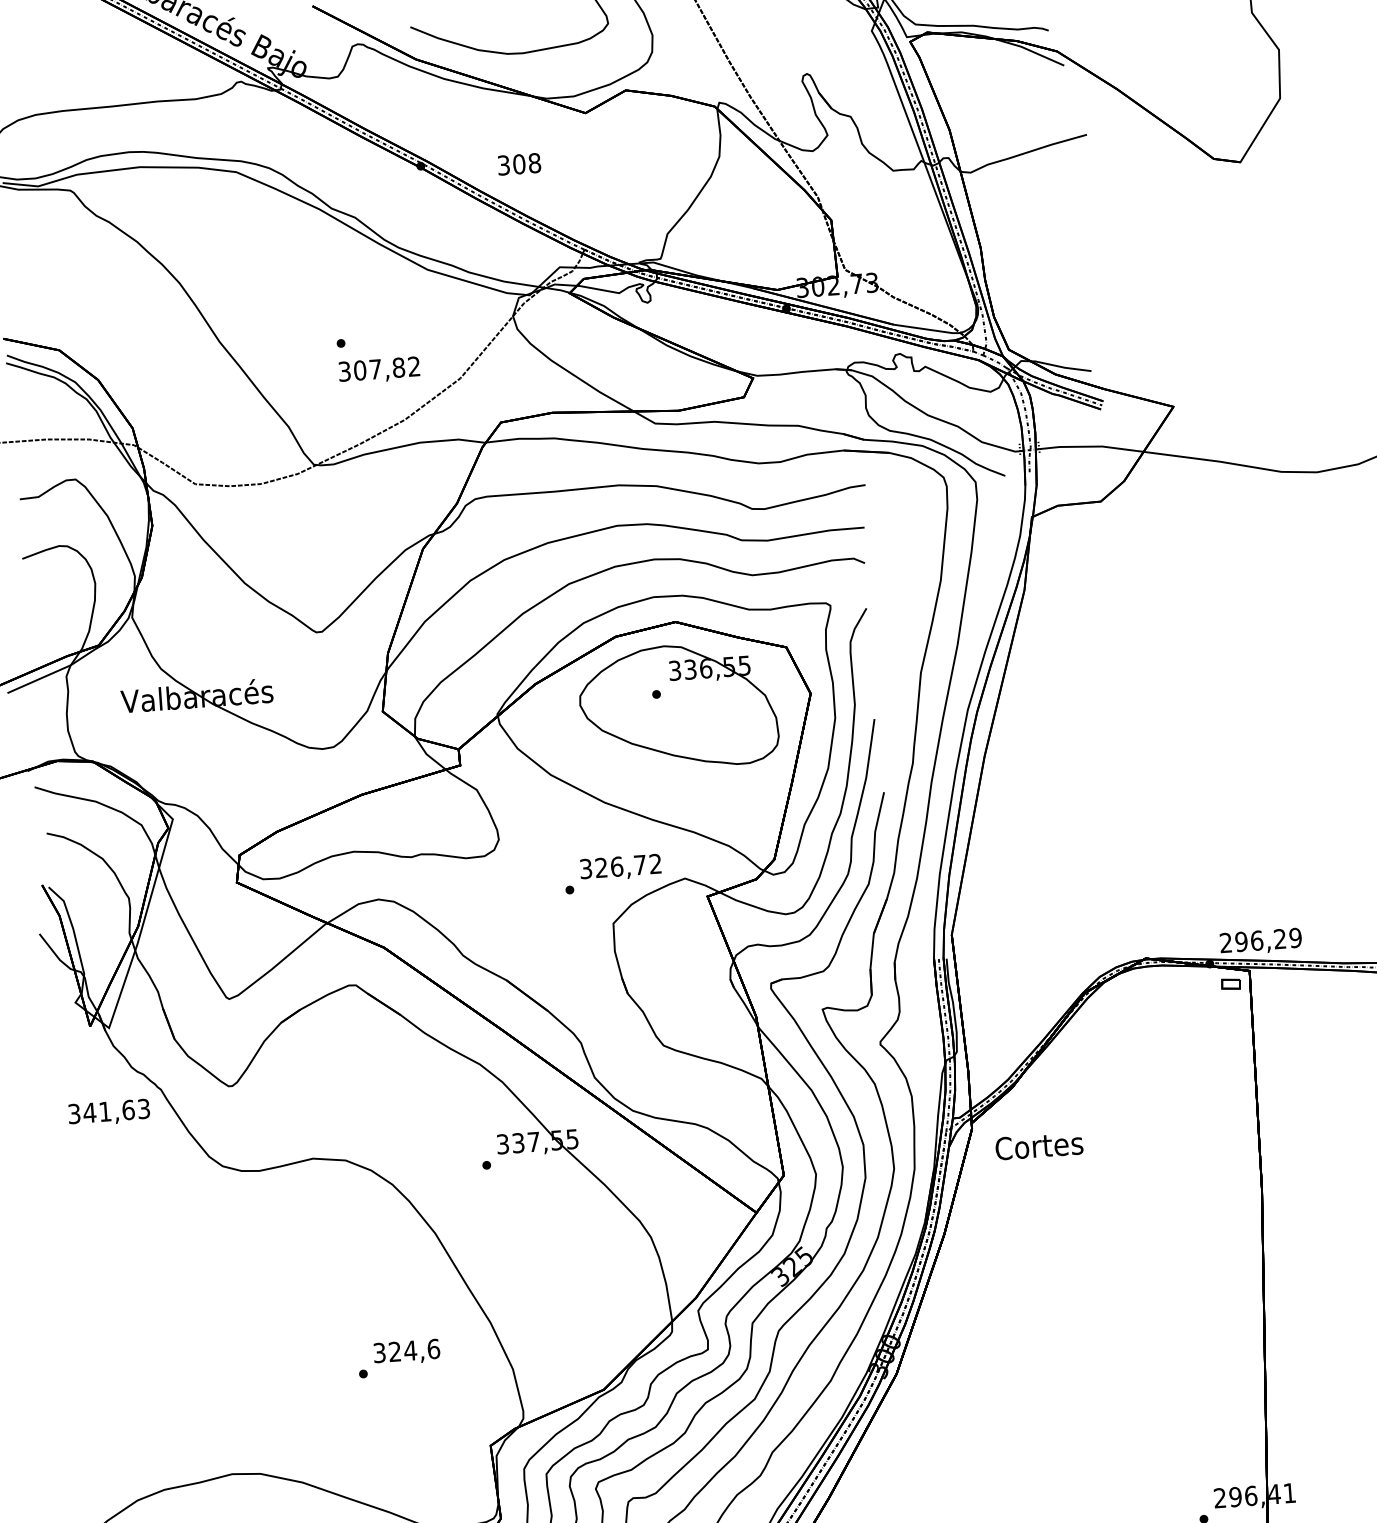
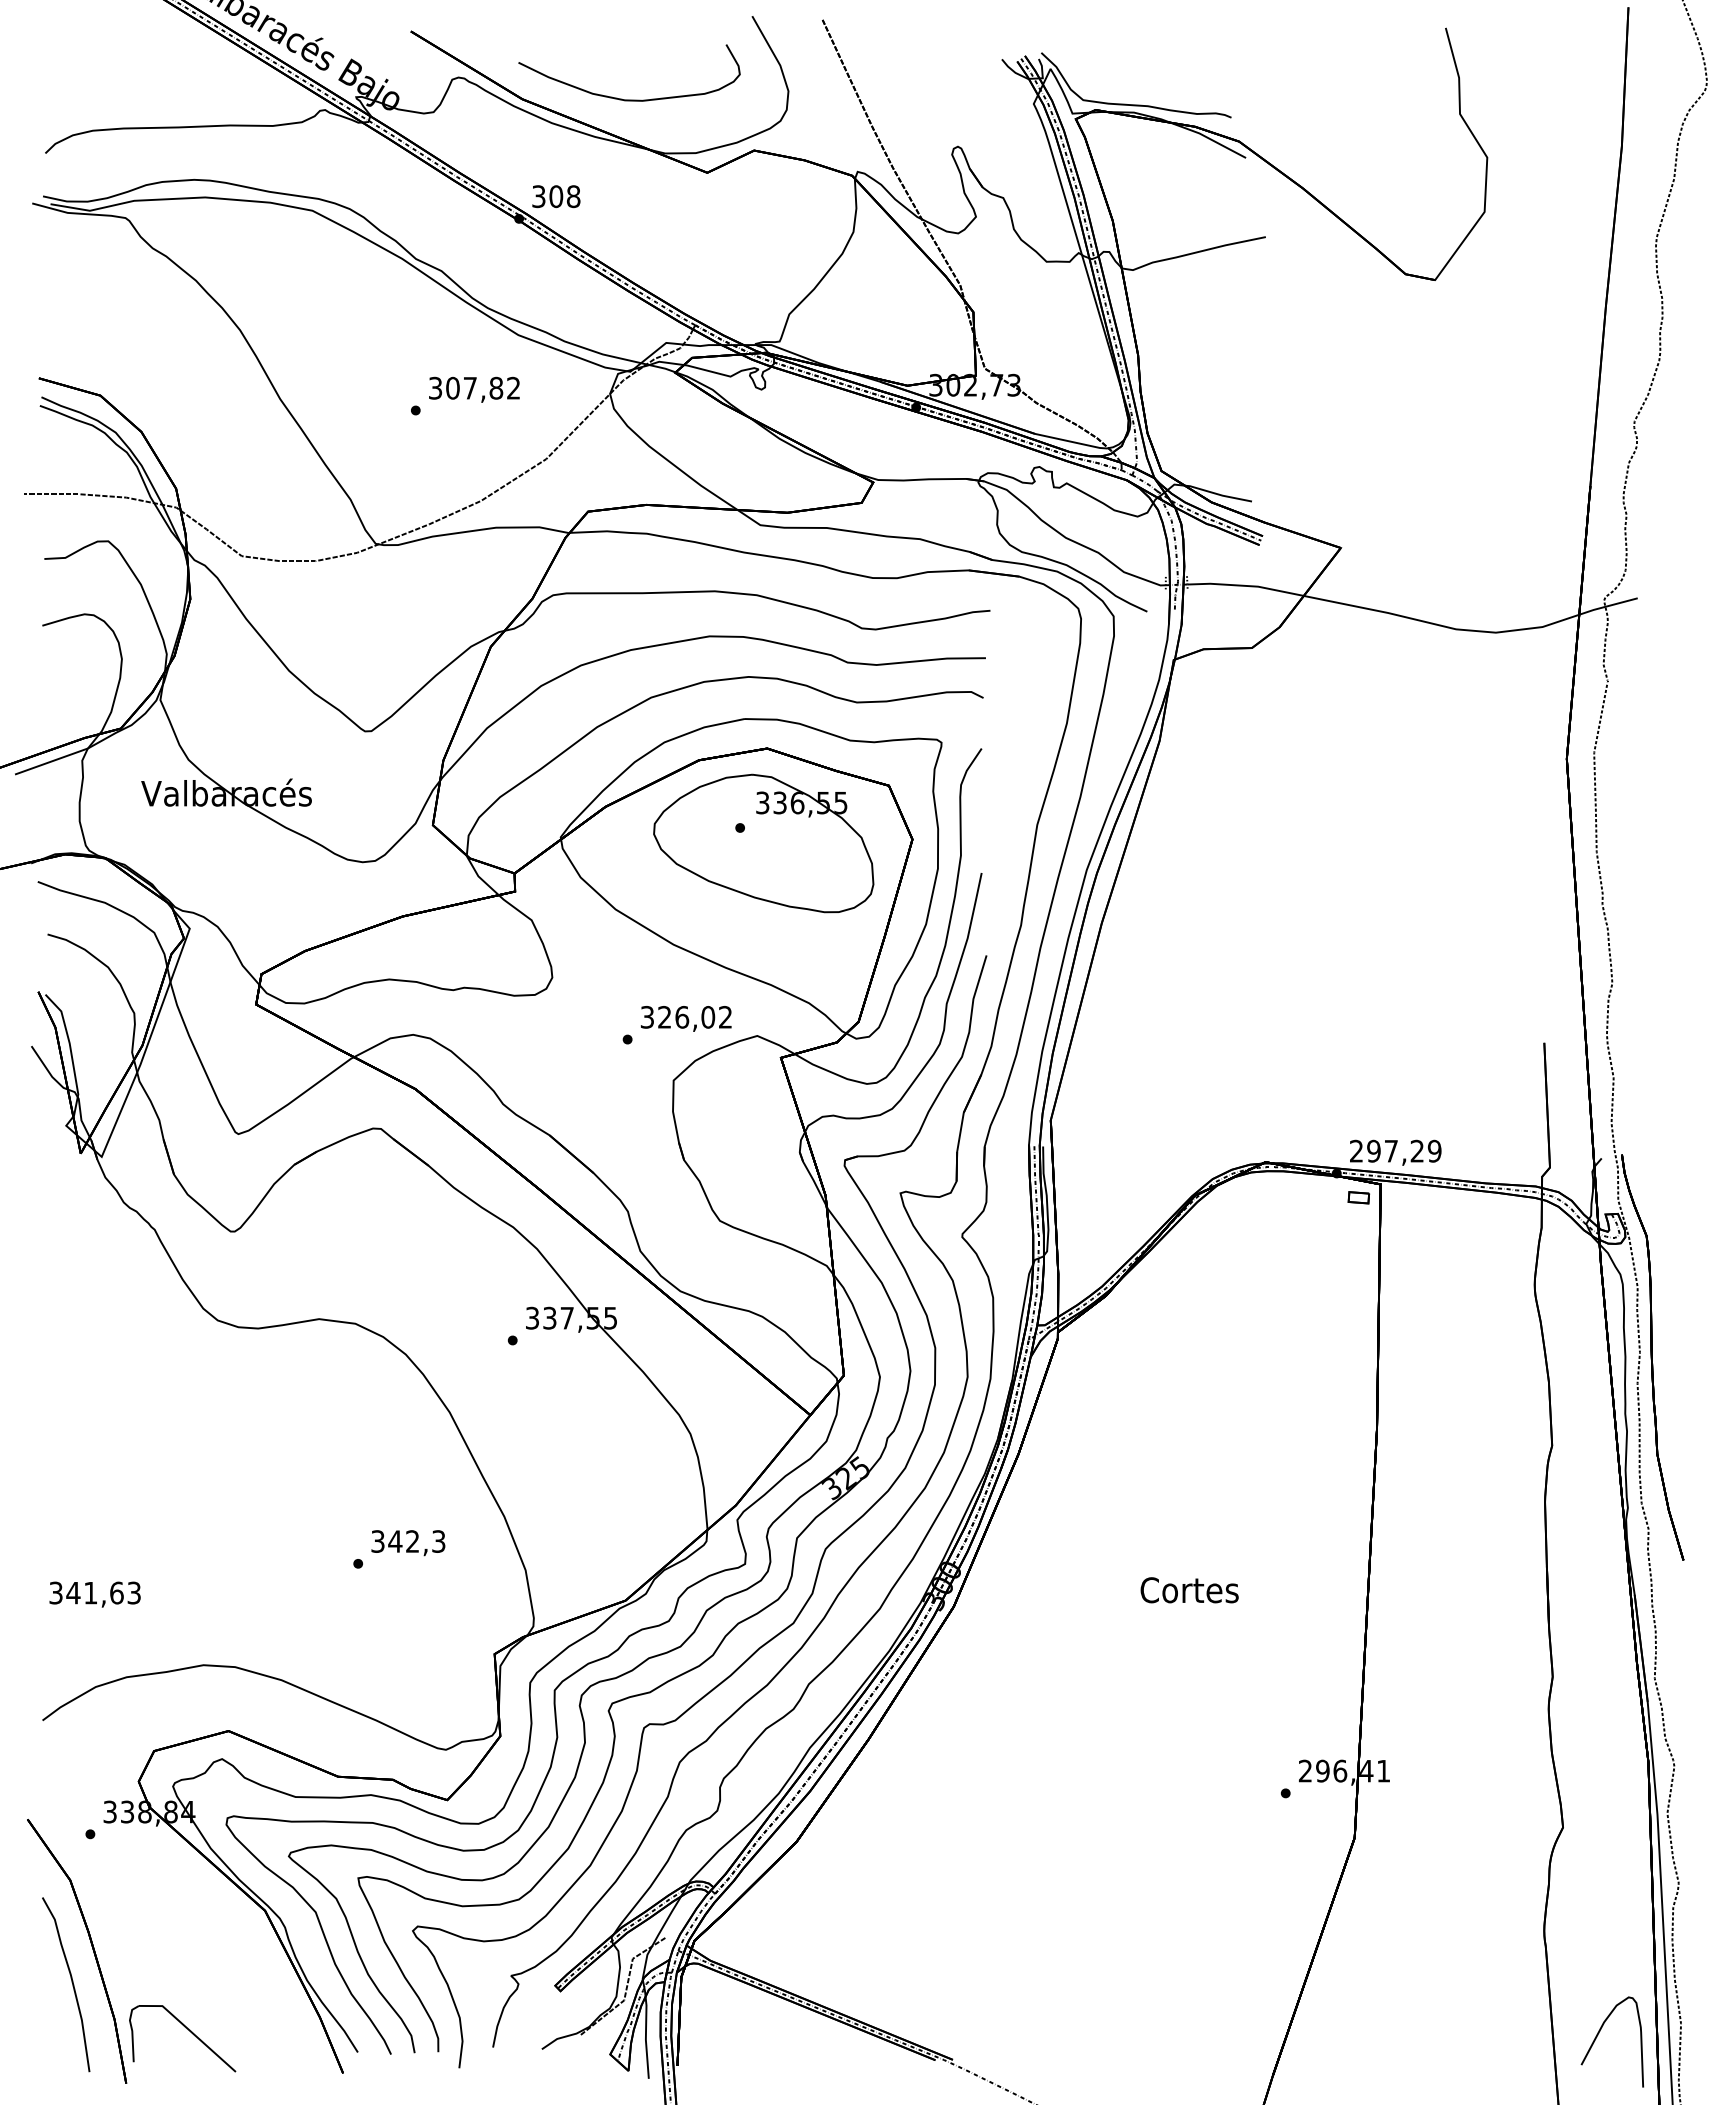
text: (519, 164) -> (556, 196), moved
text: (379, 370) -> (474, 389), moved
text: (640, 865) -> (708, 1017), 326,72 -> 326,02
text: (1257, 940) -> (1391, 1150), 296,29 -> 297,29
text: (108, 1112) -> (94, 1594), moved
text: (1039, 1146) -> (1189, 1590), moved
text: (413, 1350) -> (416, 1541), 324,6 -> 342,3

